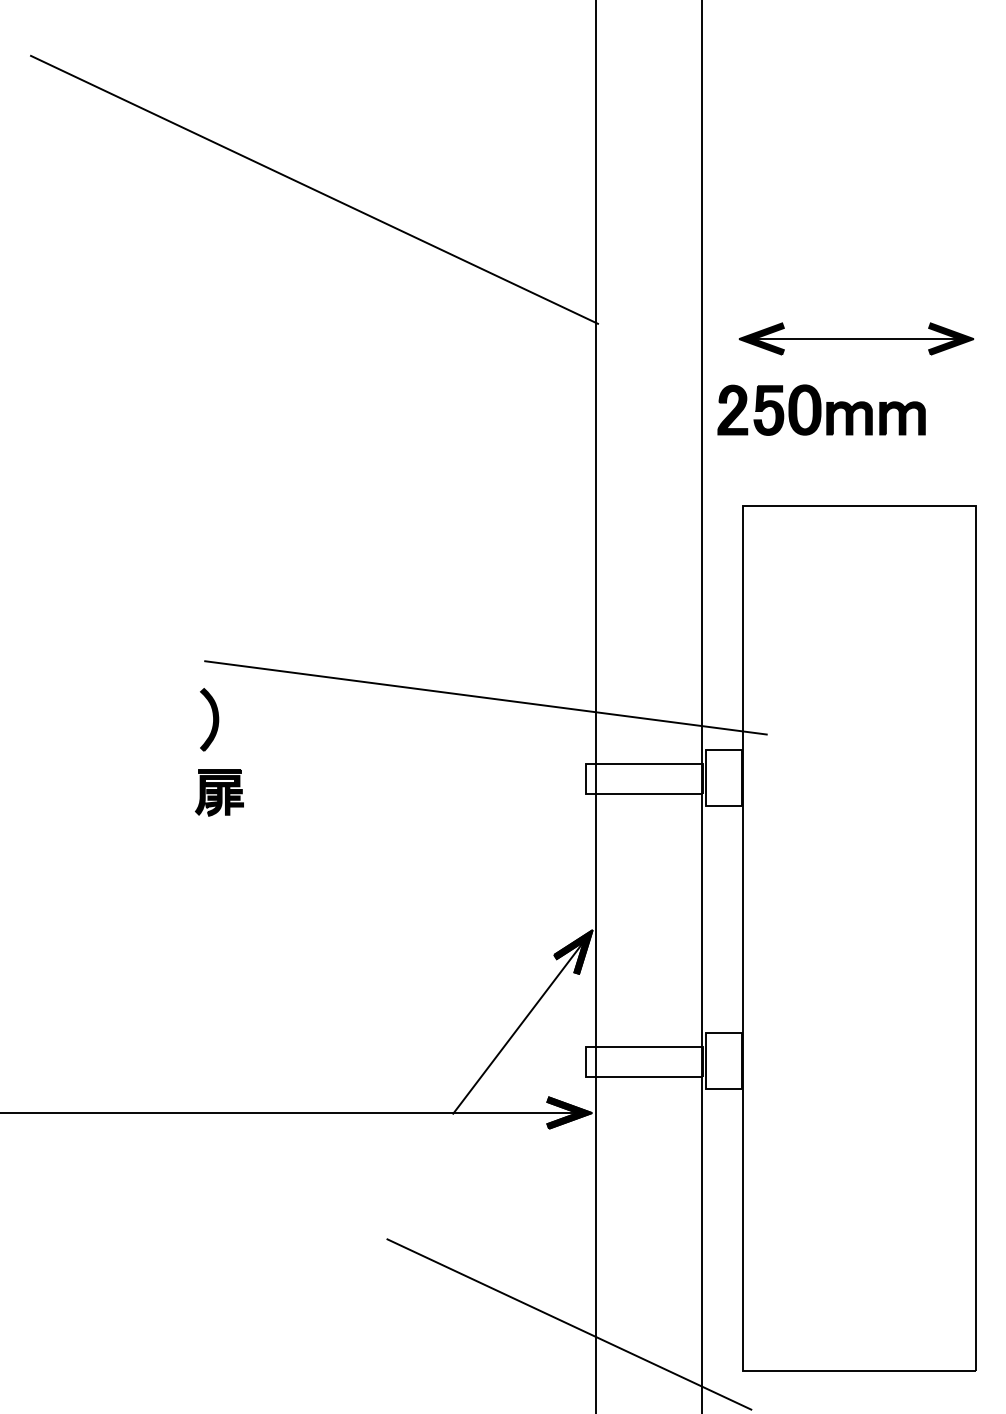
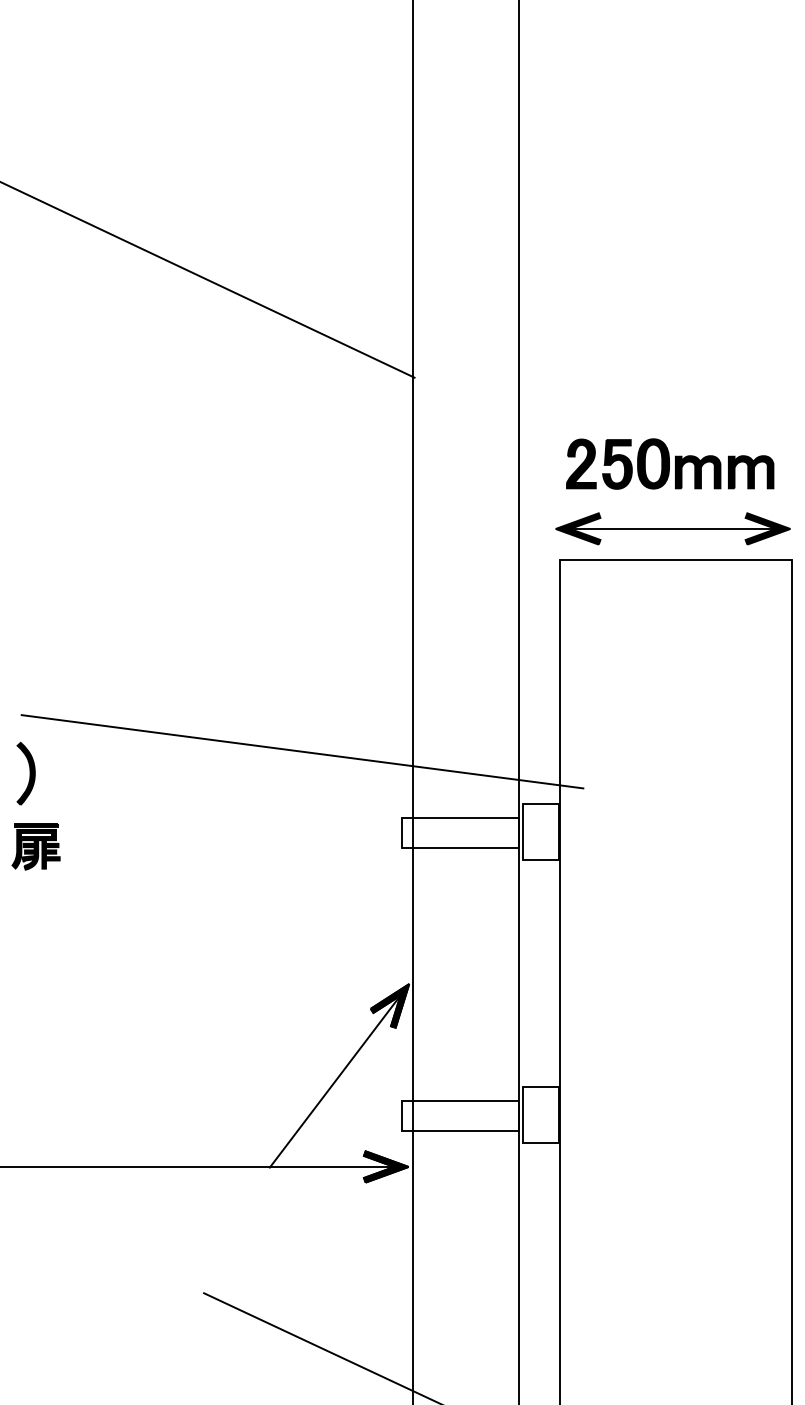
part: (856, 338) -> (673, 528), moved
part: (821, 409) -> (670, 463), moved

